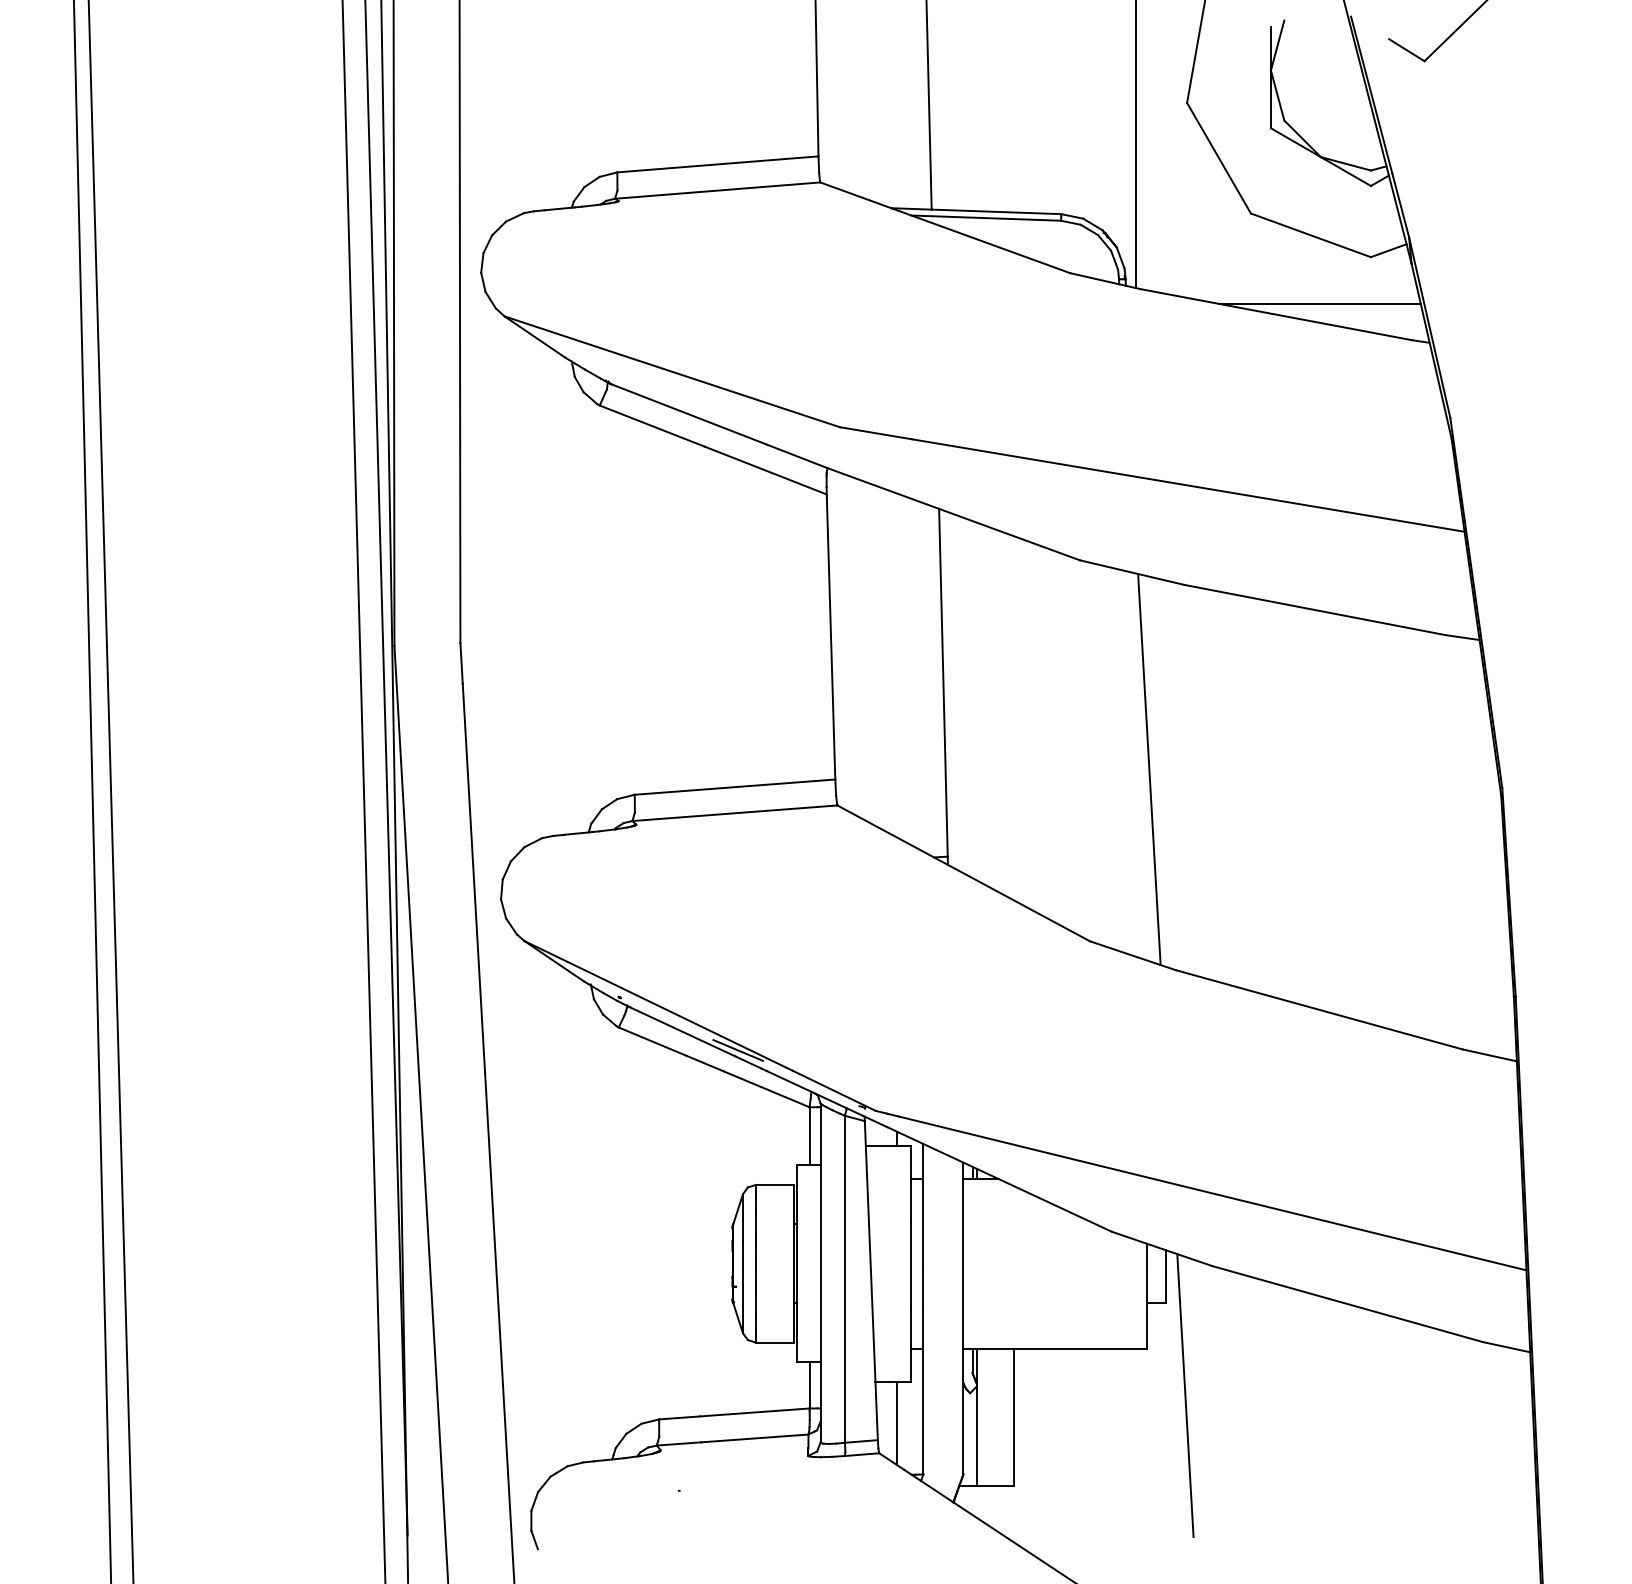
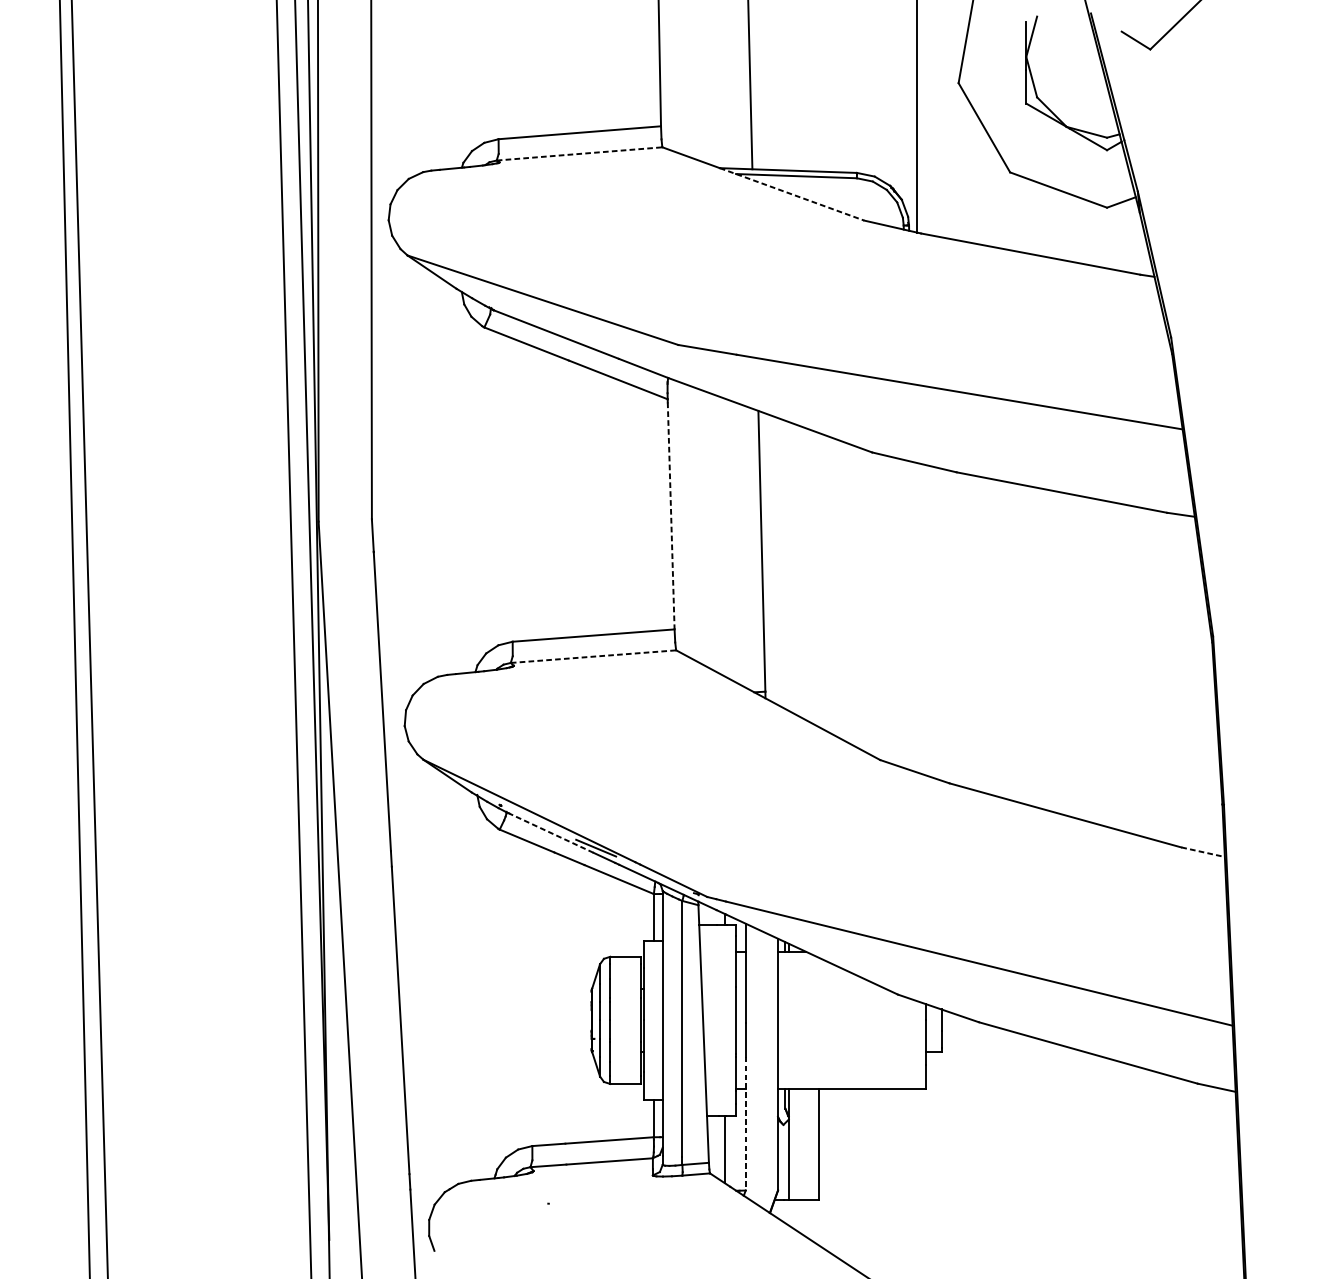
line: (717, 190) -> (579, 153), solid -> dashed
line: (981, 240) -> (792, 194), solid -> dashed
line: (1319, 303) -> (1065, 245), removed
line: (831, 638) -> (671, 515), solid -> dashed
line: (1149, 769) -> (928, 621), removed
line: (734, 813) -> (593, 656), solid -> dashed
line: (680, 1030) -> (549, 832), solid -> dashed
line: (1489, 1055) -> (1202, 852), solid -> dashed
line: (923, 1391) -> (745, 1123), solid -> dashed
line: (1185, 1395) -> (957, 1126), removed

